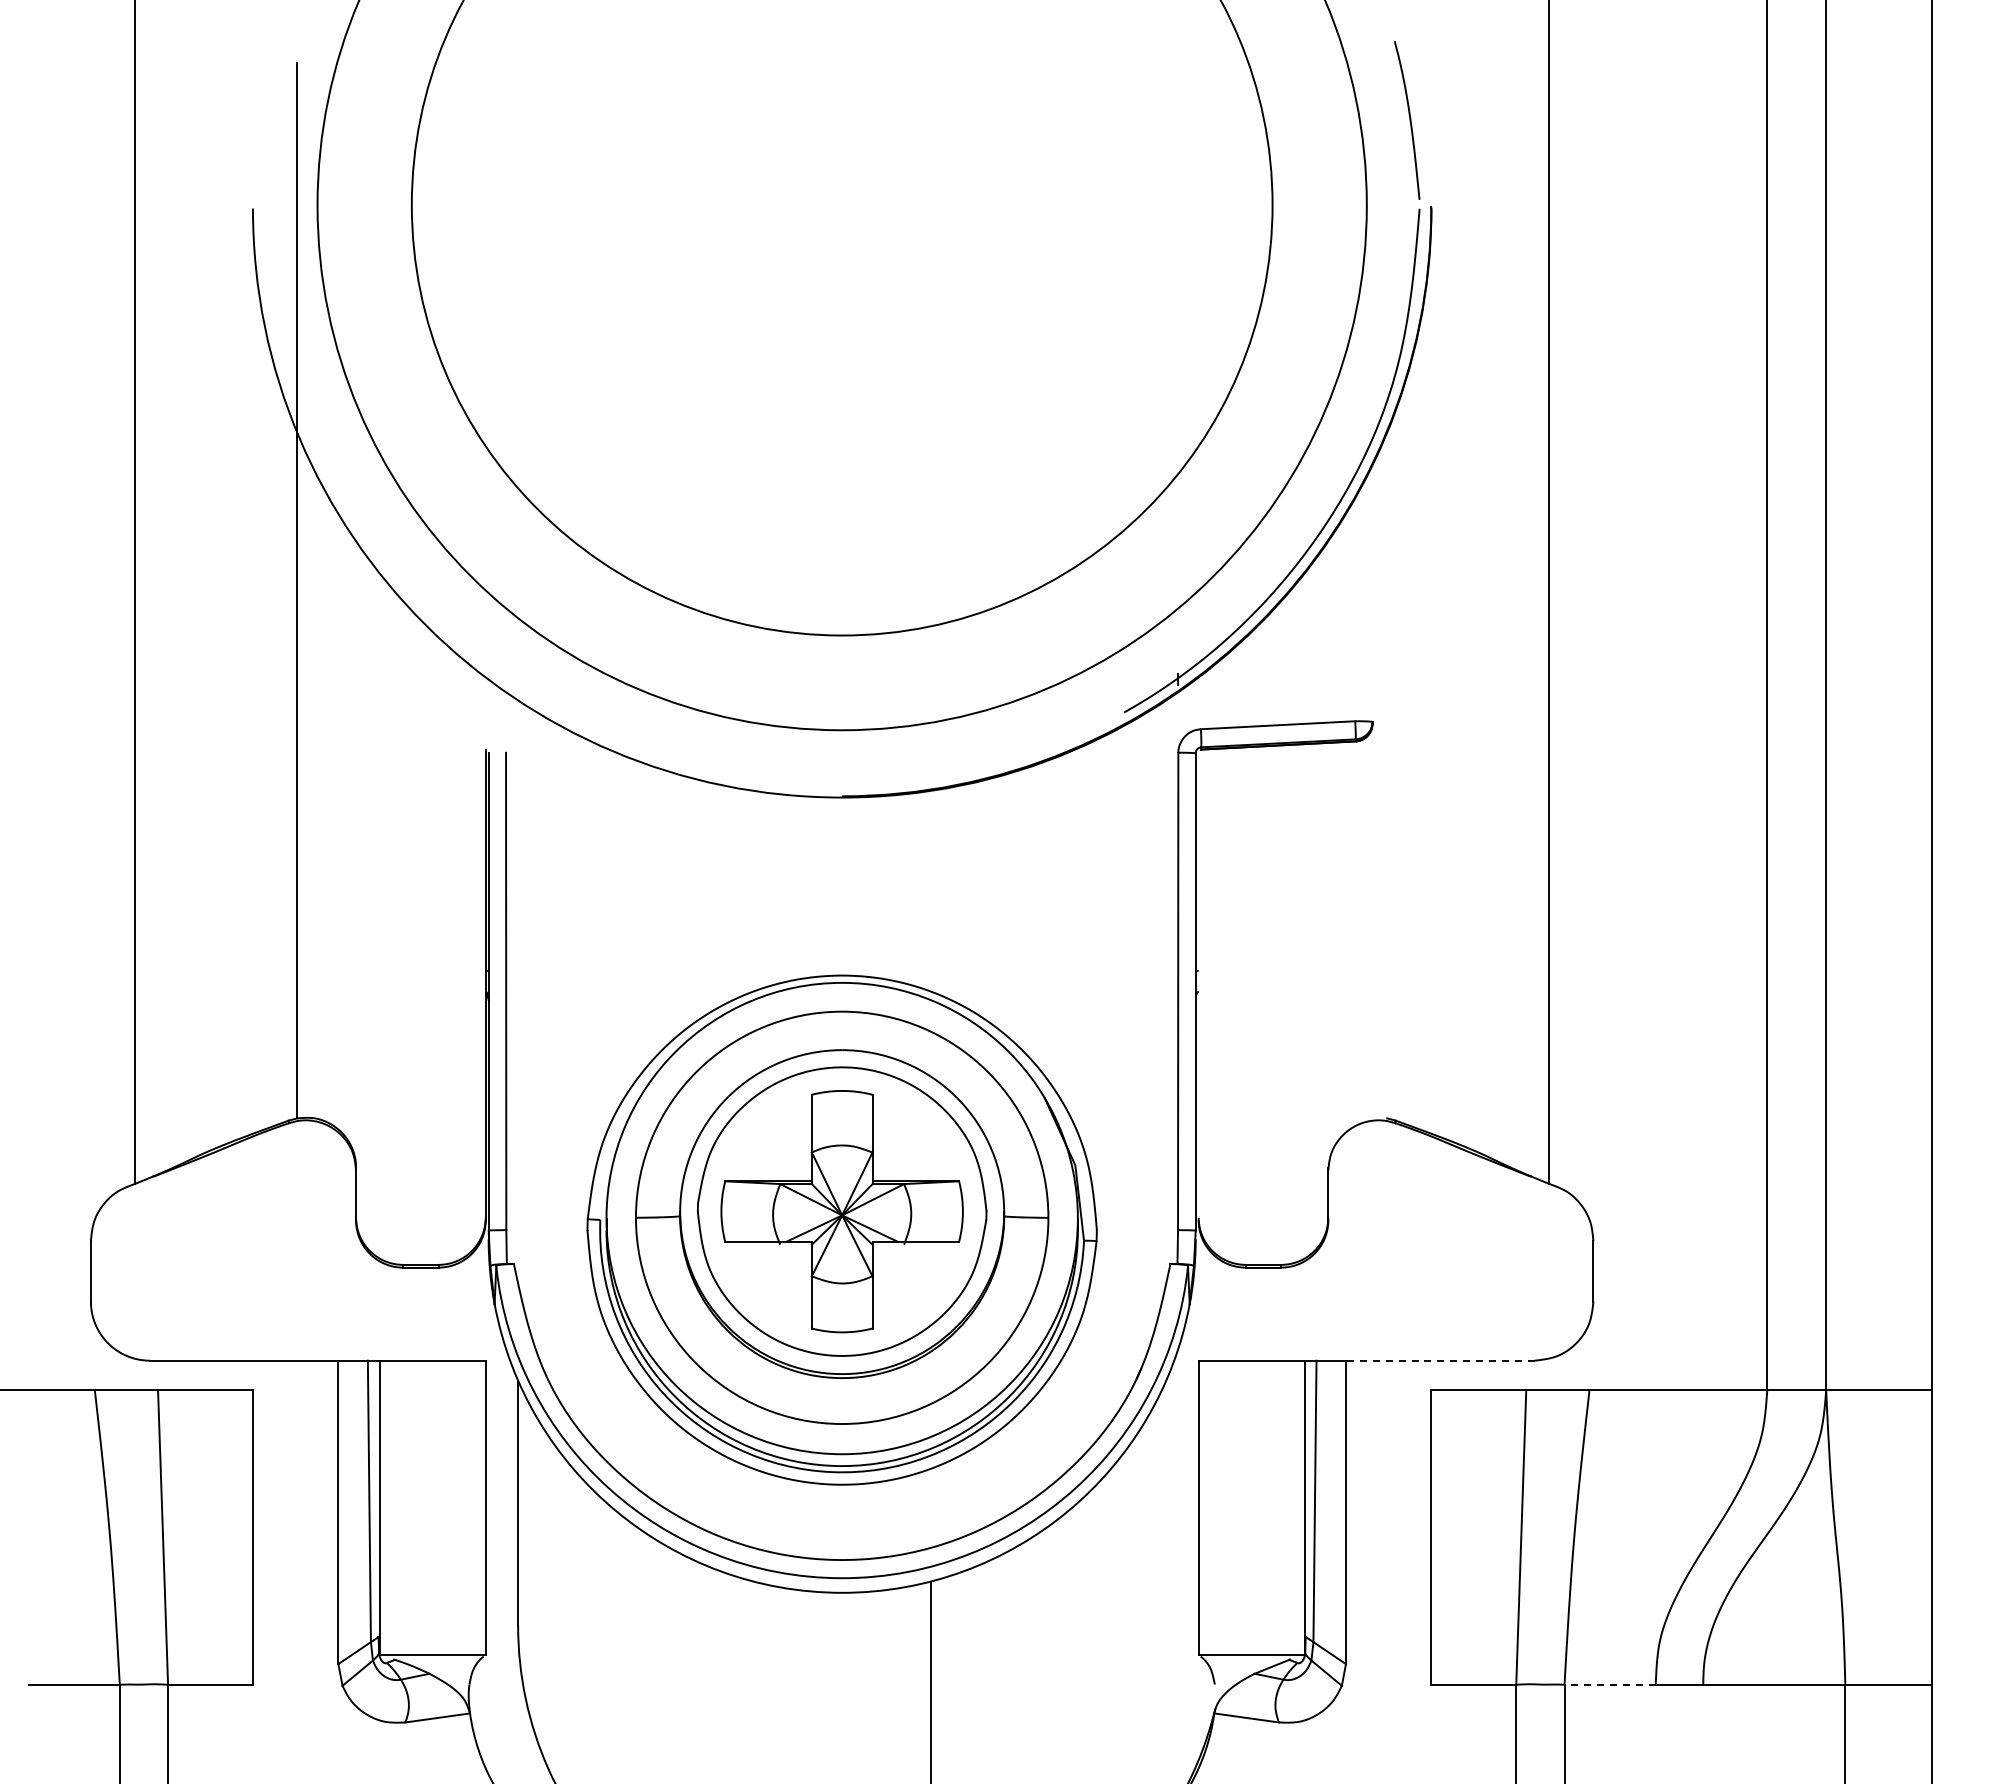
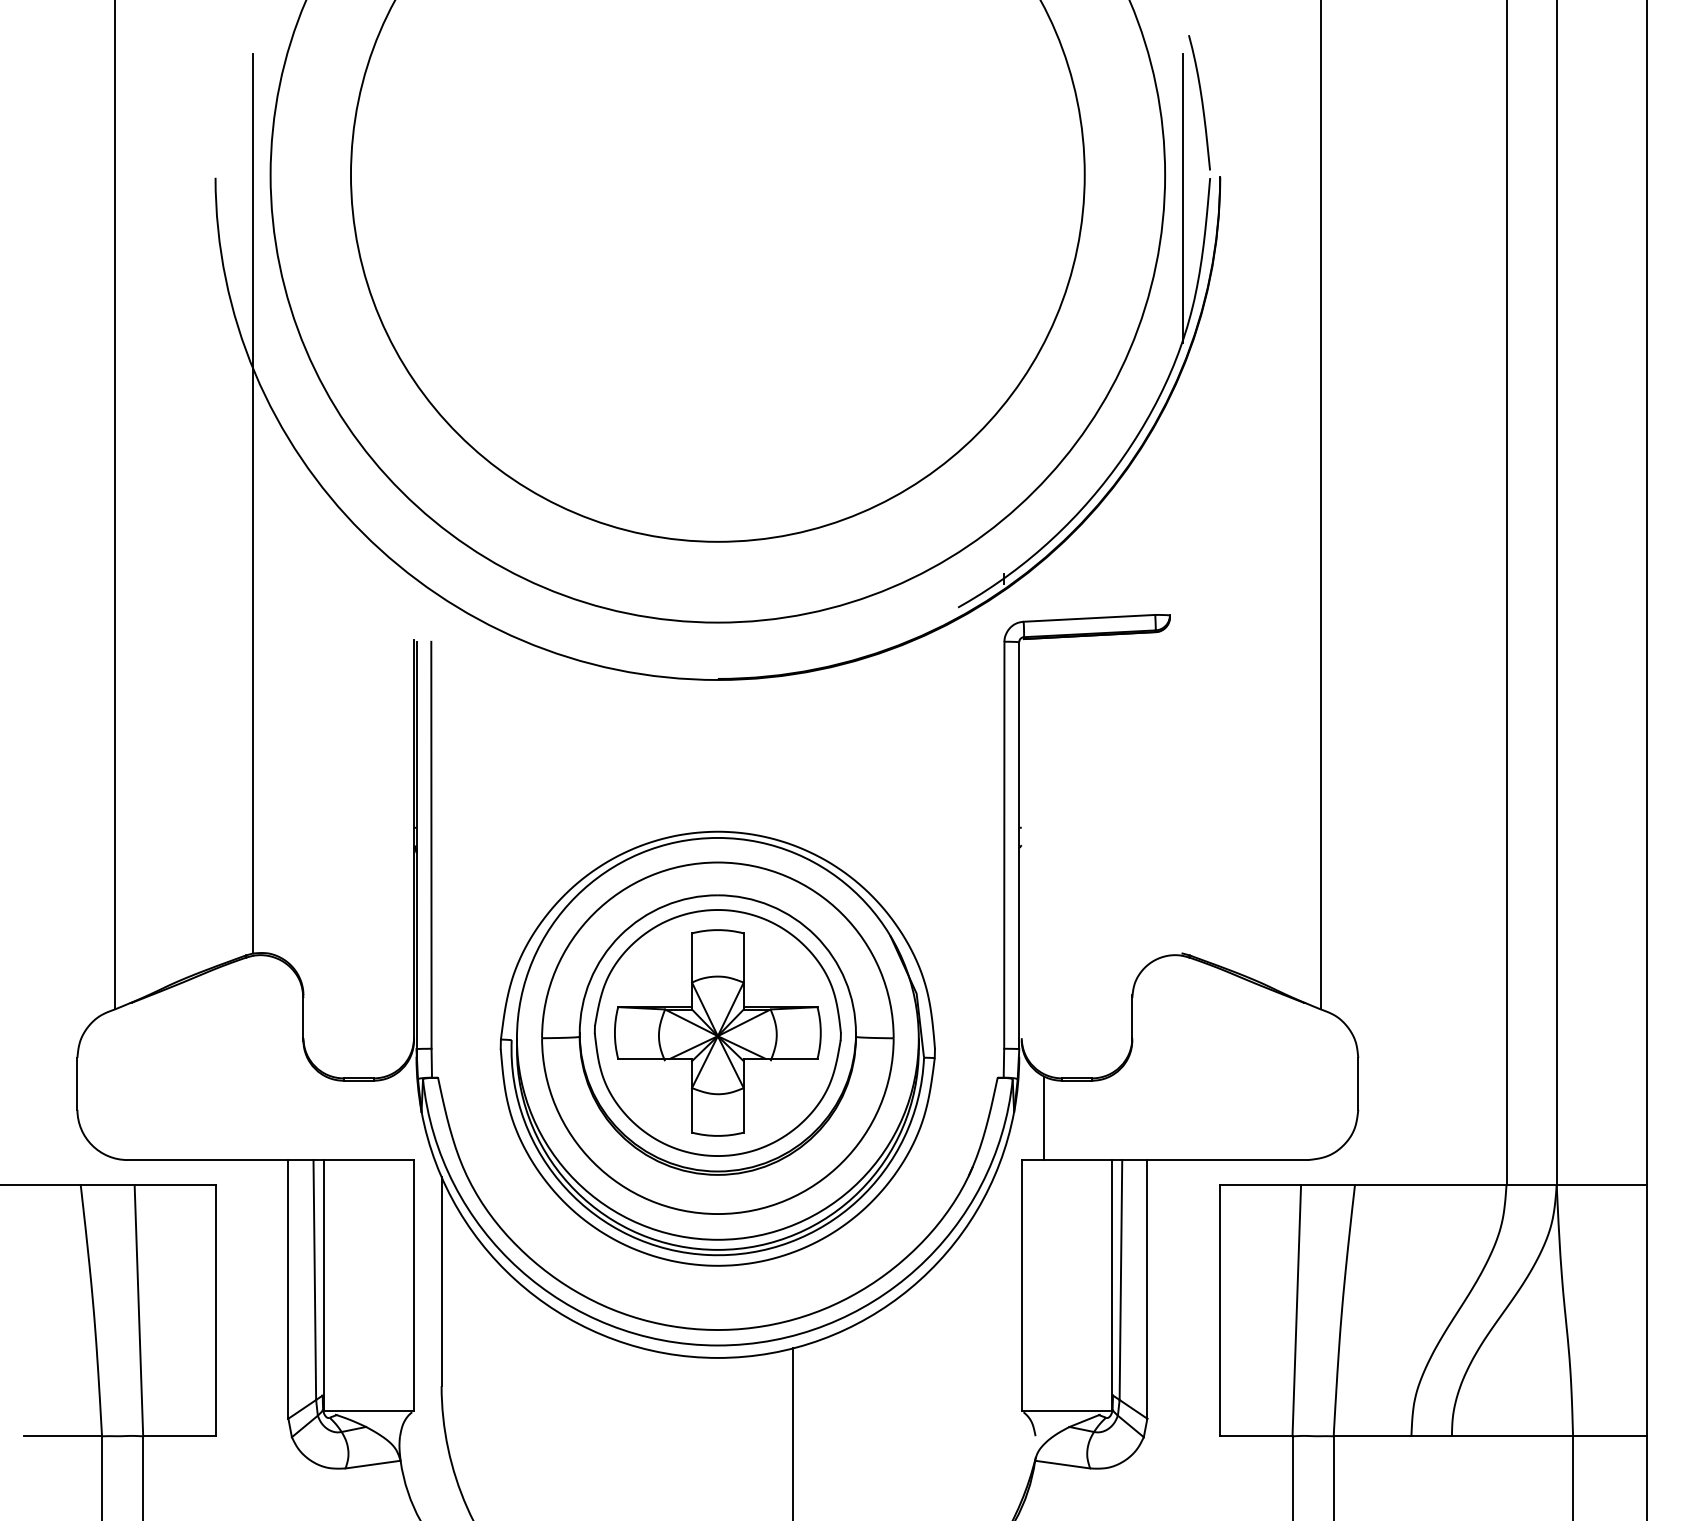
line: (1387, 232) -> (1182, 198), added
line: (1225, 1311) -> (1044, 1118), added
line: (1439, 1360) -> (1227, 1159), dashed -> solid
line: (1610, 1684) -> (1372, 1436), dashed -> solid

